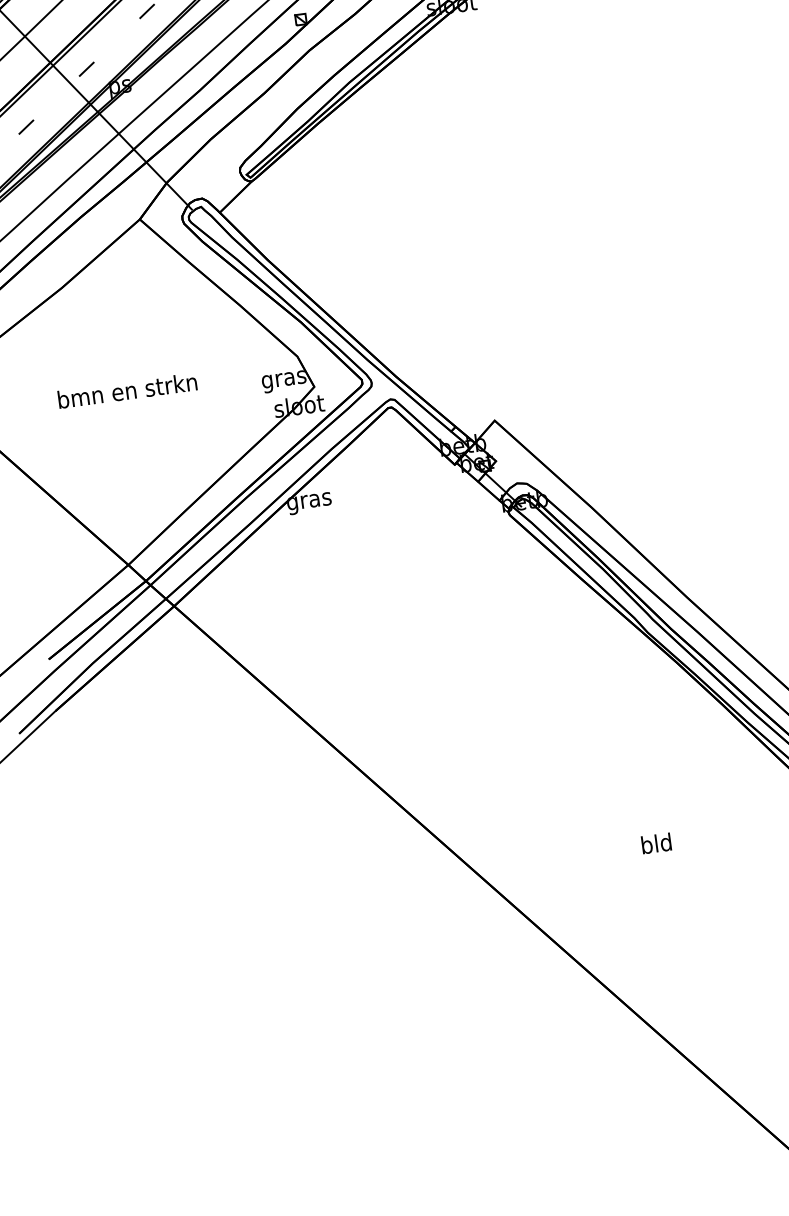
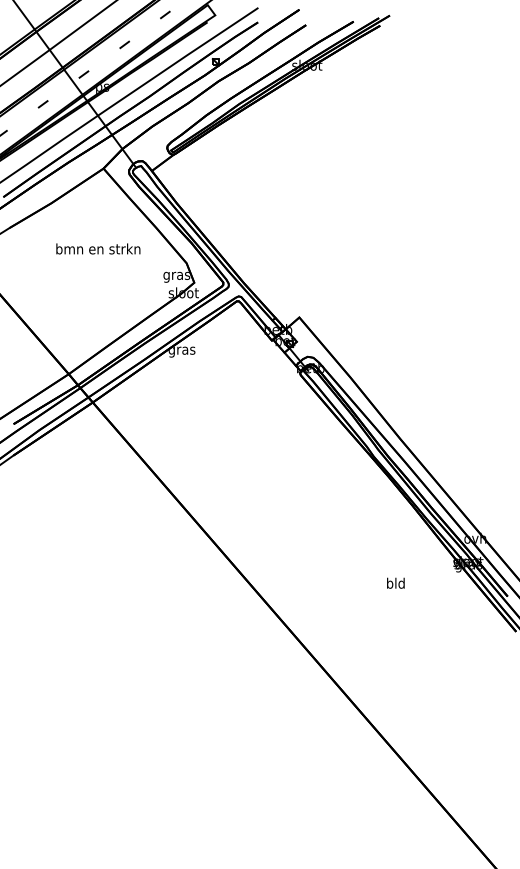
text: (127, 389) -> (98, 248), moved
text: (655, 842) -> (395, 582), moved

